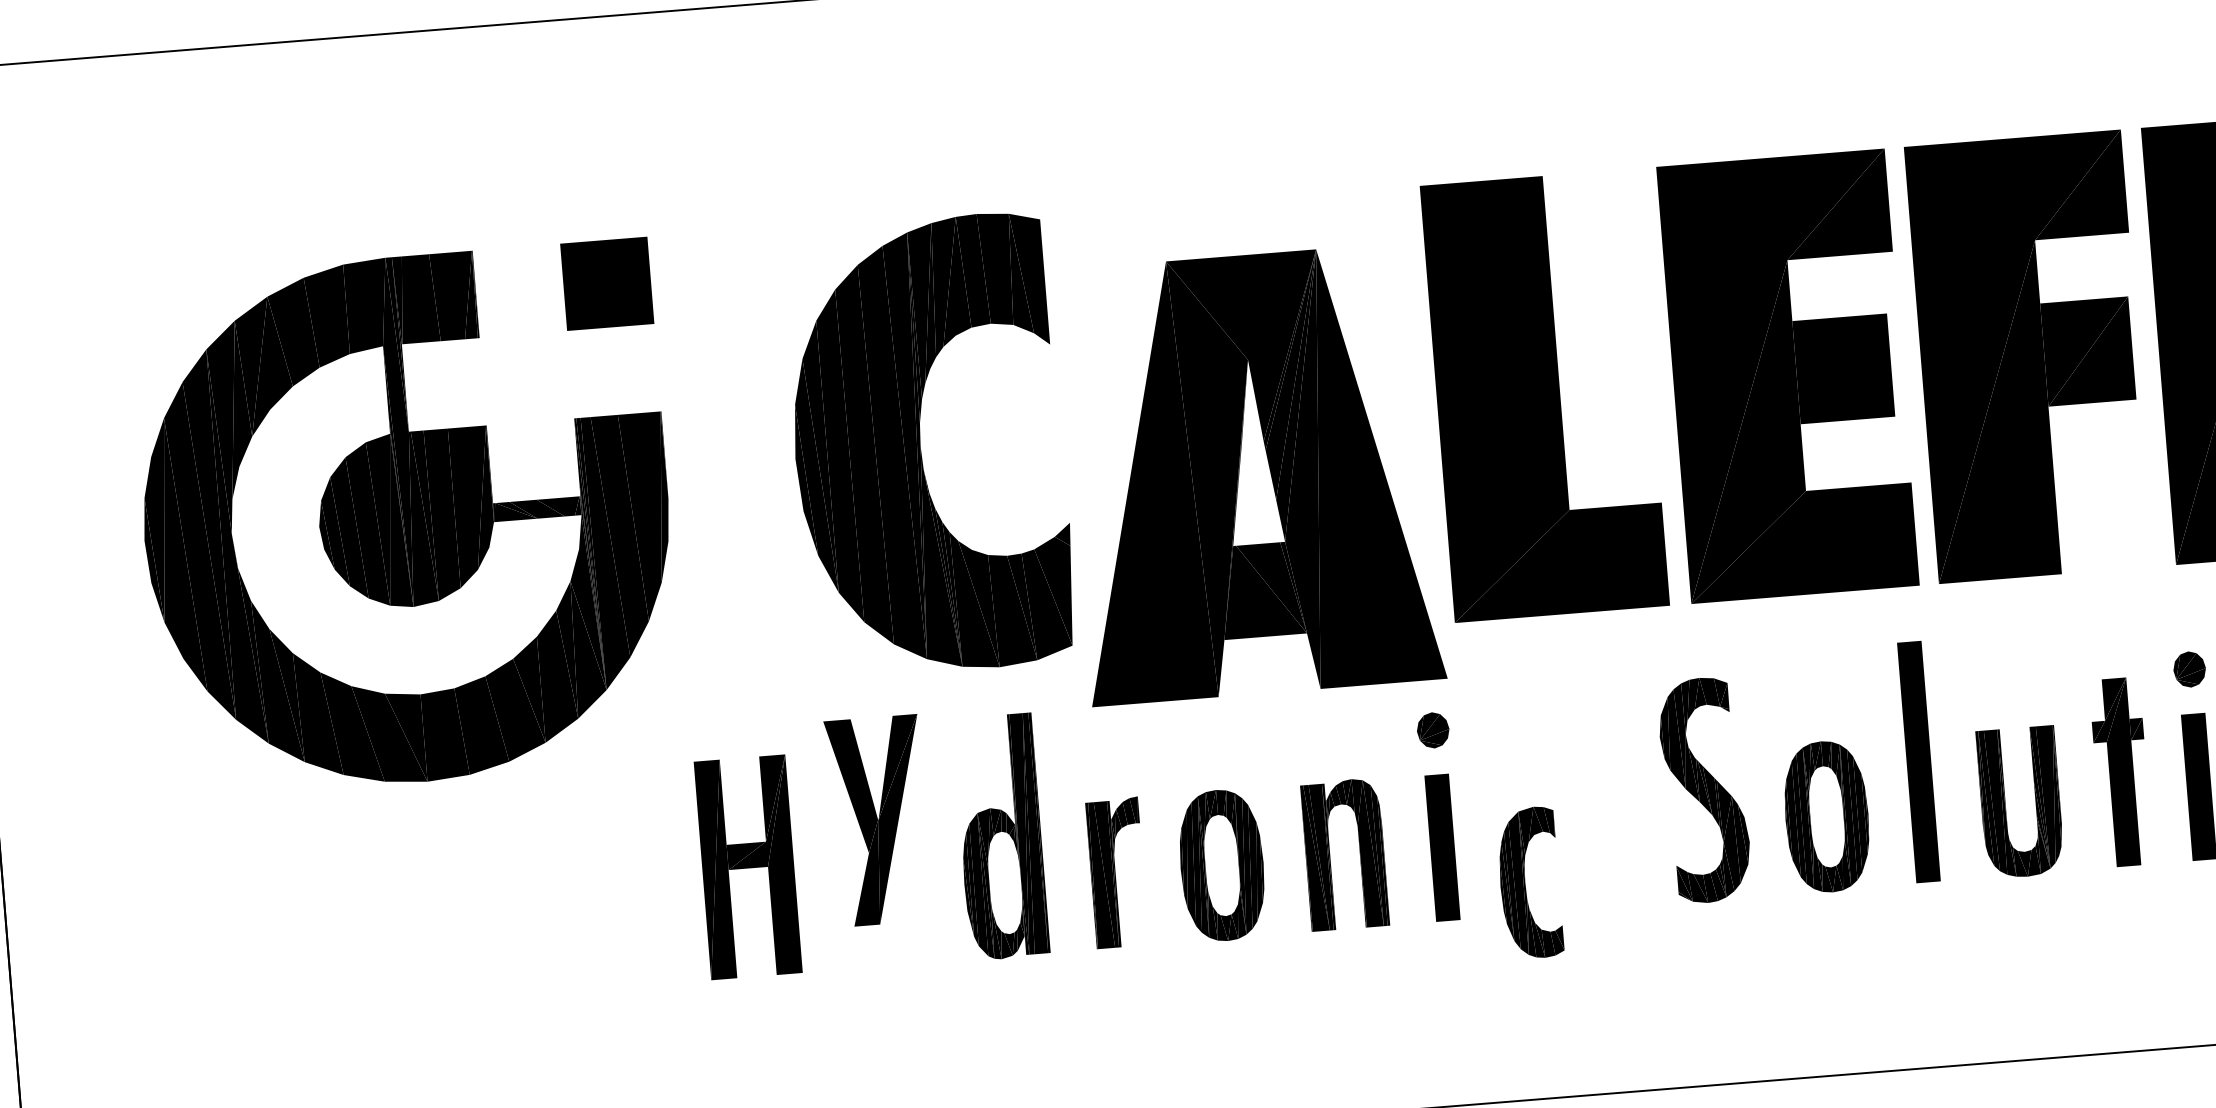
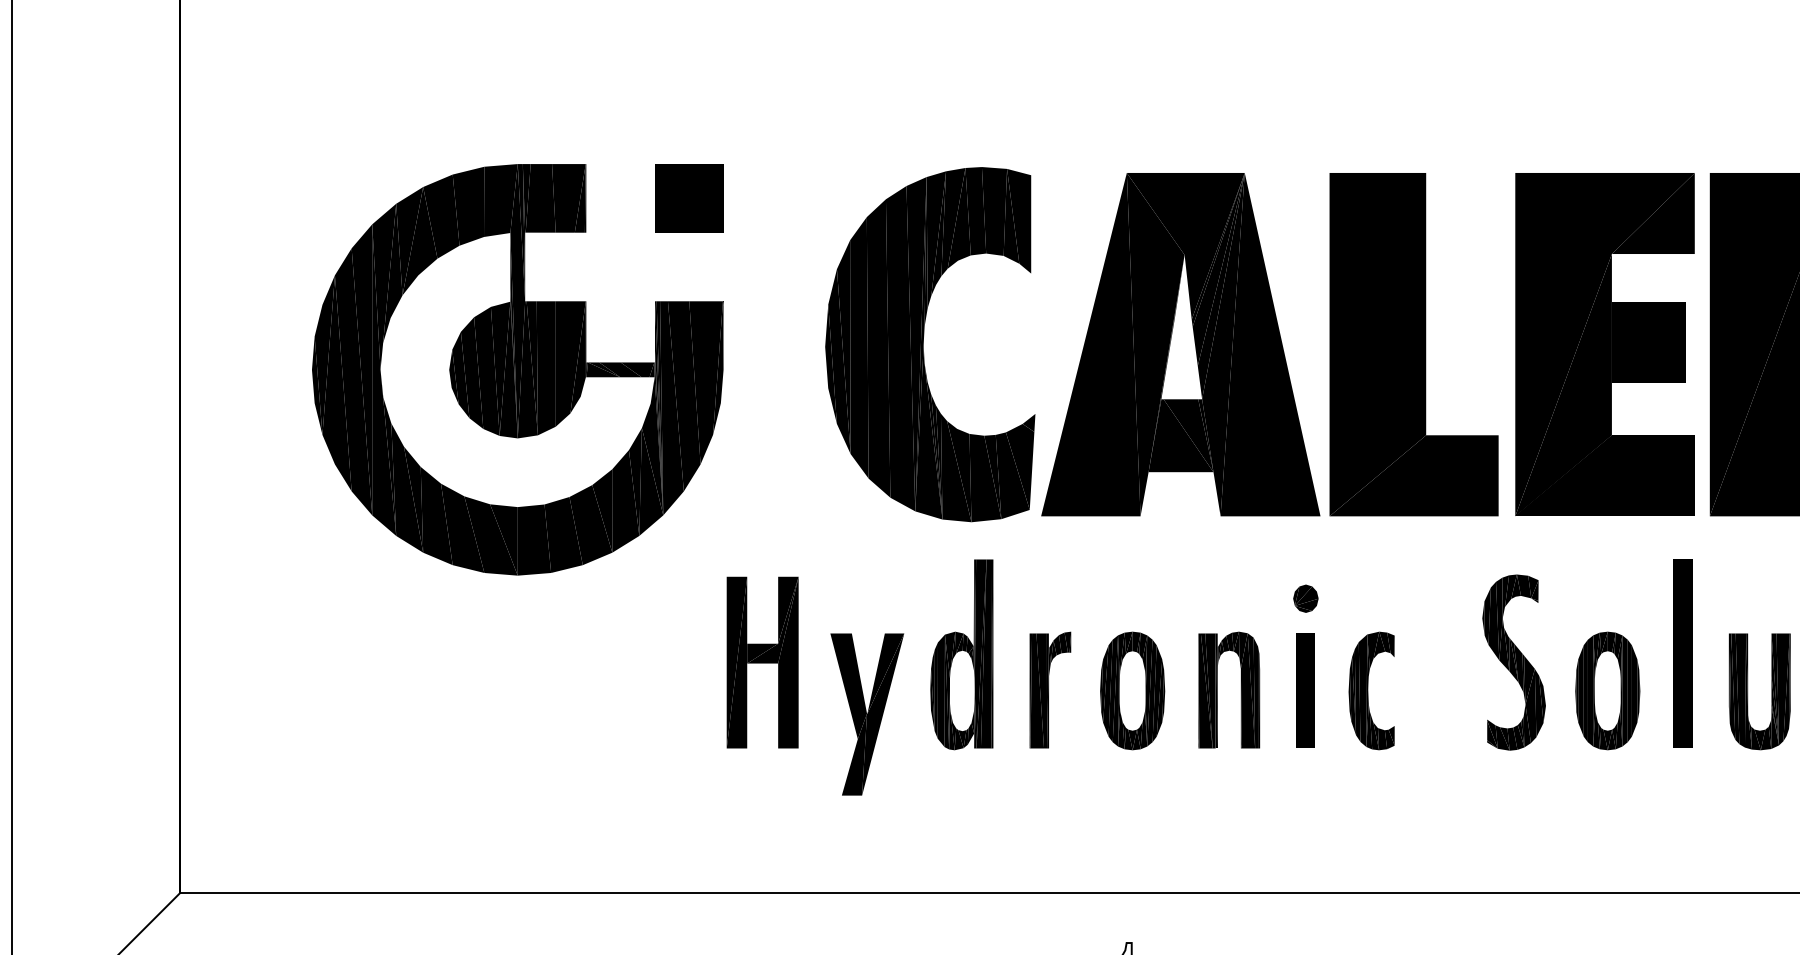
part: (1251, 474) -> (1180, 344), moved
part: (878, 820) -> (867, 714), moved
part: (1529, 882) -> (1371, 690), moved

